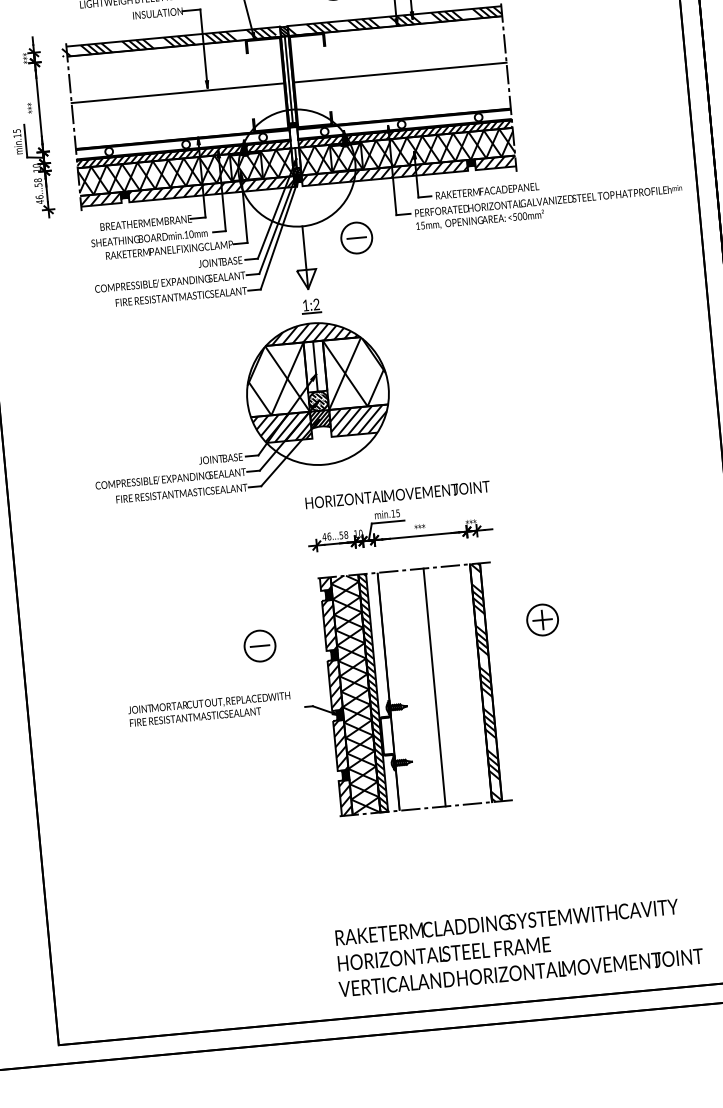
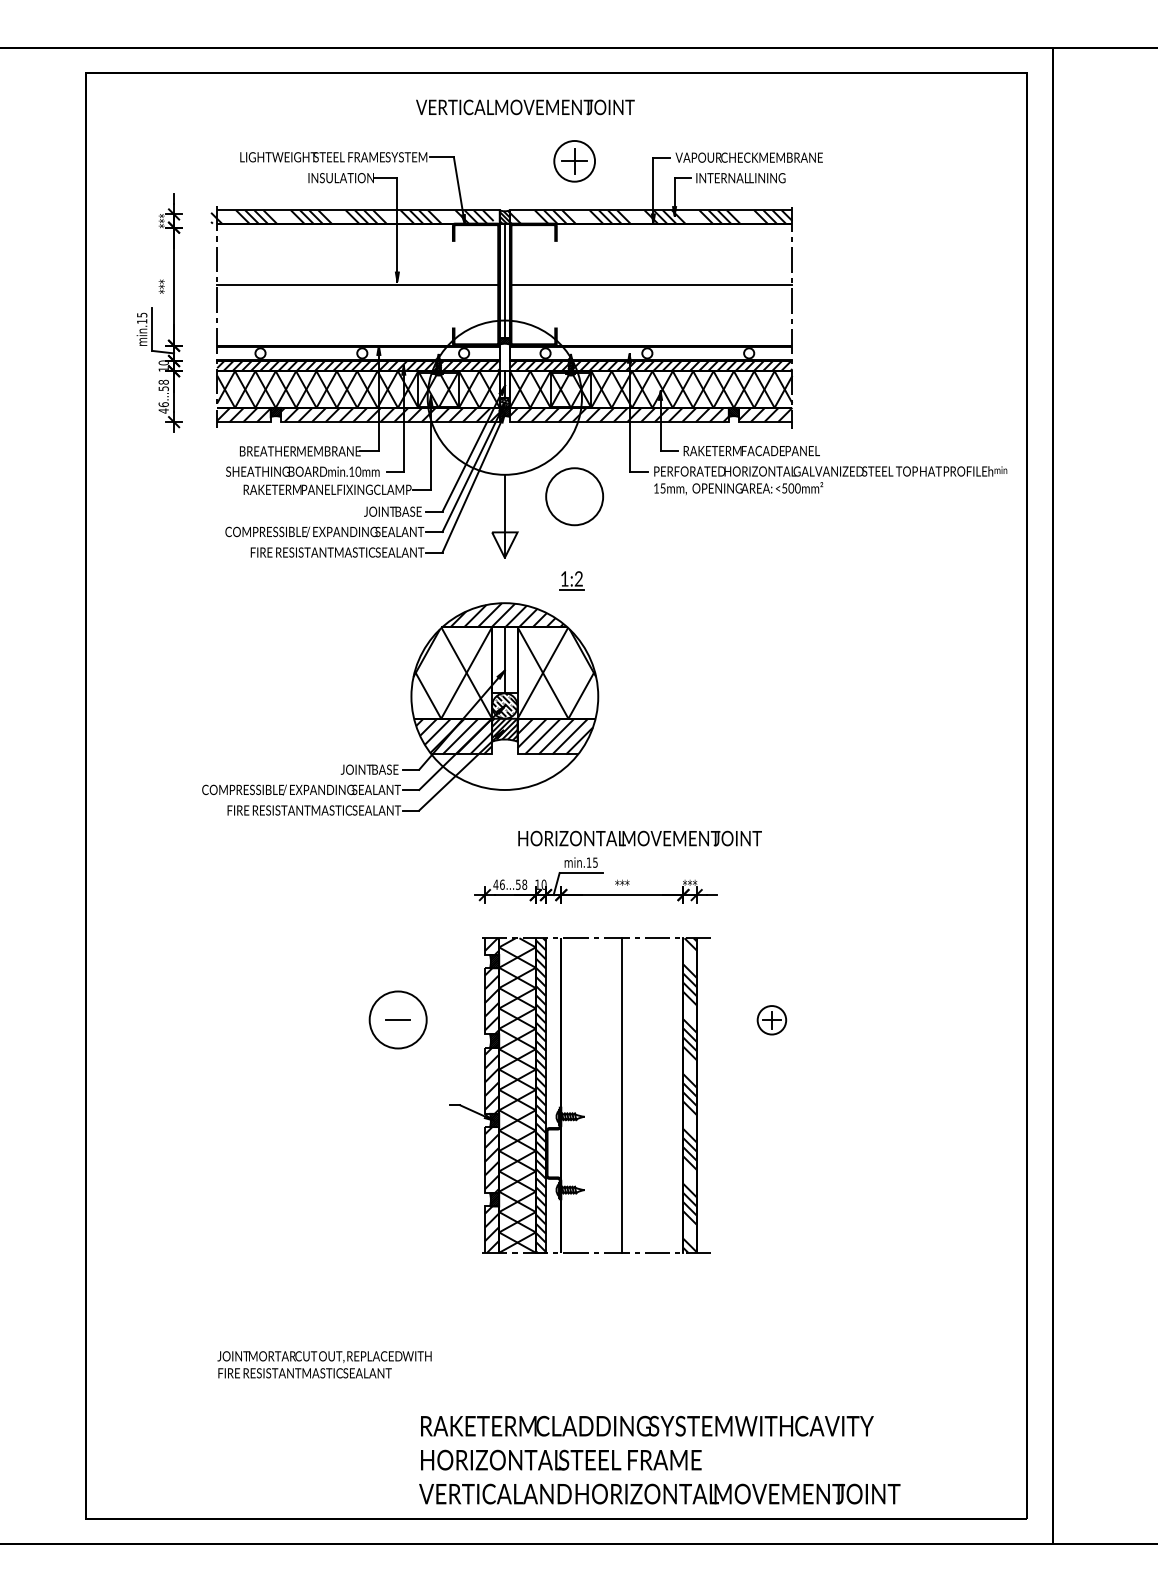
circle: (356, 237) -> (574, 496), size x1.4
line: (356, 237) -> (574, 496), removed
part: (311, 306) -> (571, 580), moved
text: (397, 494) -> (639, 838), moved
part: (542, 620) -> (771, 1020), size x0.7
circle: (259, 645) -> (397, 1019), size x1.4
text: (209, 709) -> (324, 1364), moved
text: (518, 946) -> (659, 1459), moved

